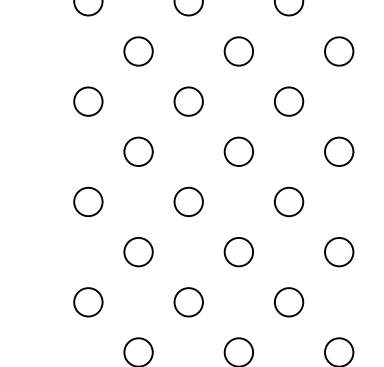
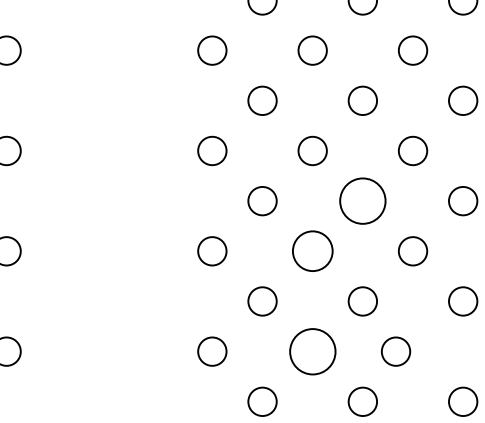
circle: (238, 151) -> (362, 200), size x1.6
circle: (188, 202) -> (312, 251), size x1.4
circle: (188, 302) -> (312, 351), size x1.6
circle: (289, 302) -> (396, 351), moved

